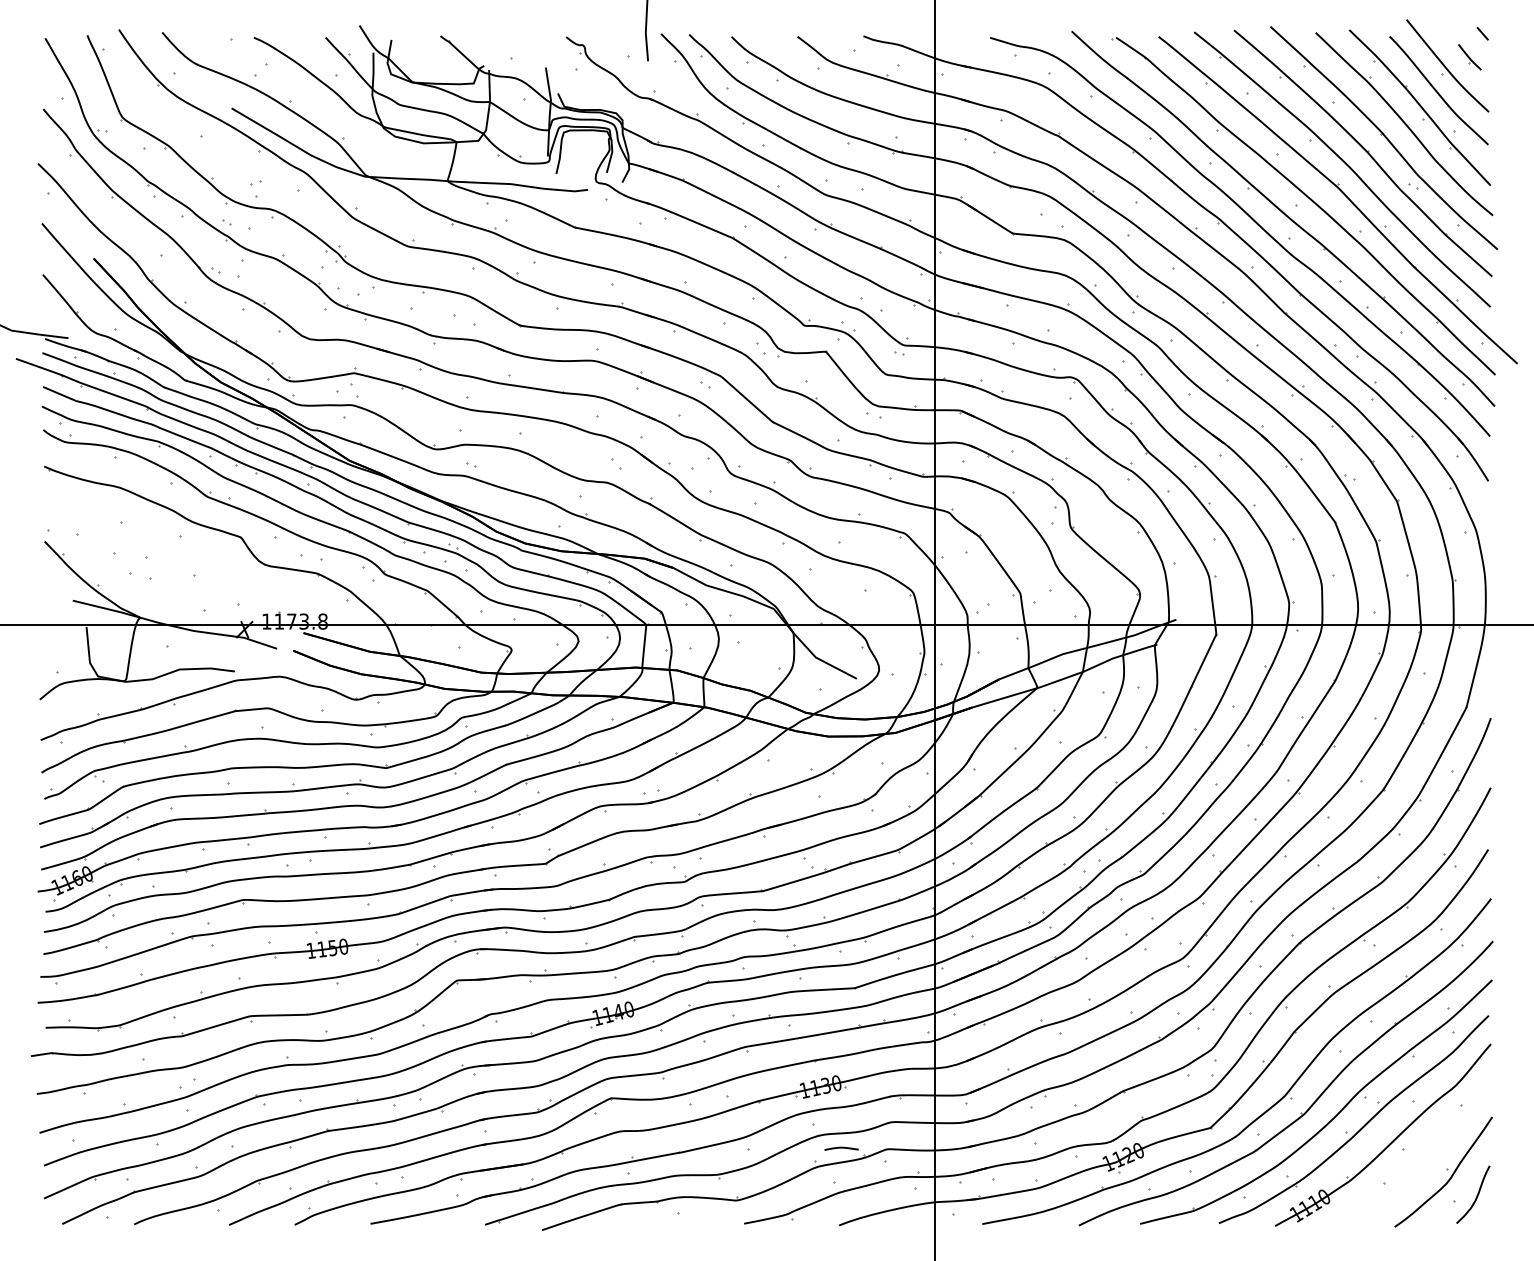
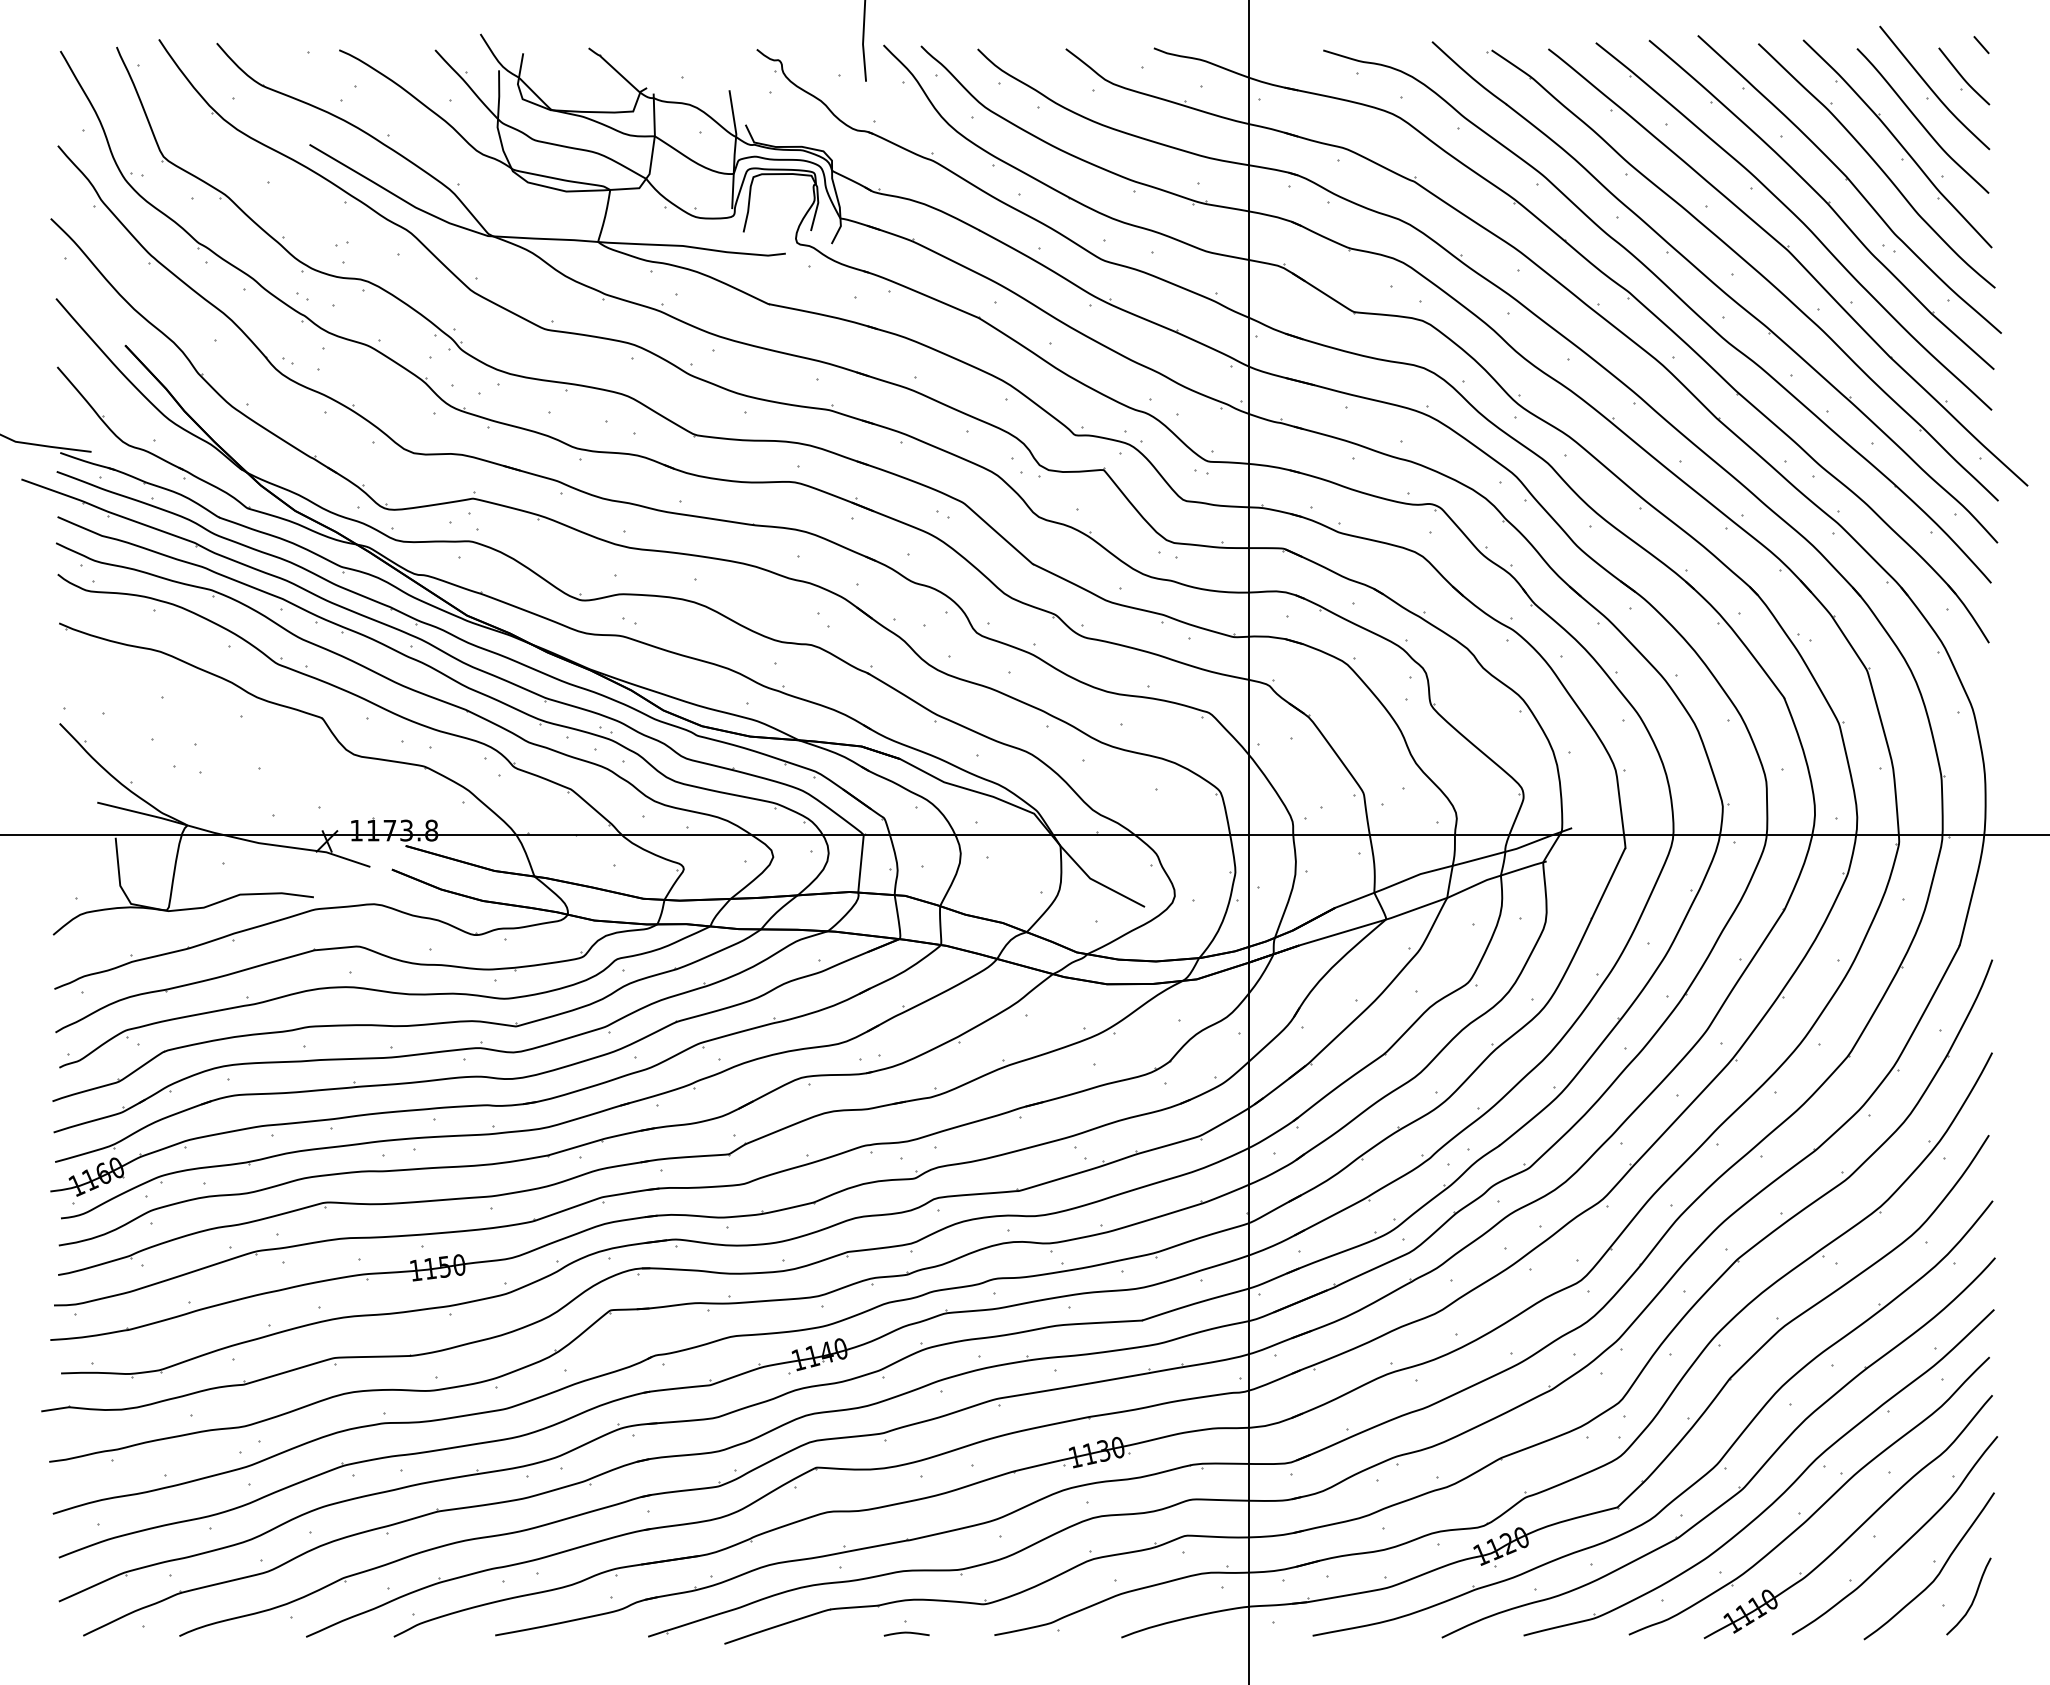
part: (1470, 57) -> (1964, 76), size x1.67
curve: (841, 1148) -> (906, 1633), moved
curve: (1424, 1155) -> (1903, 1543), added

